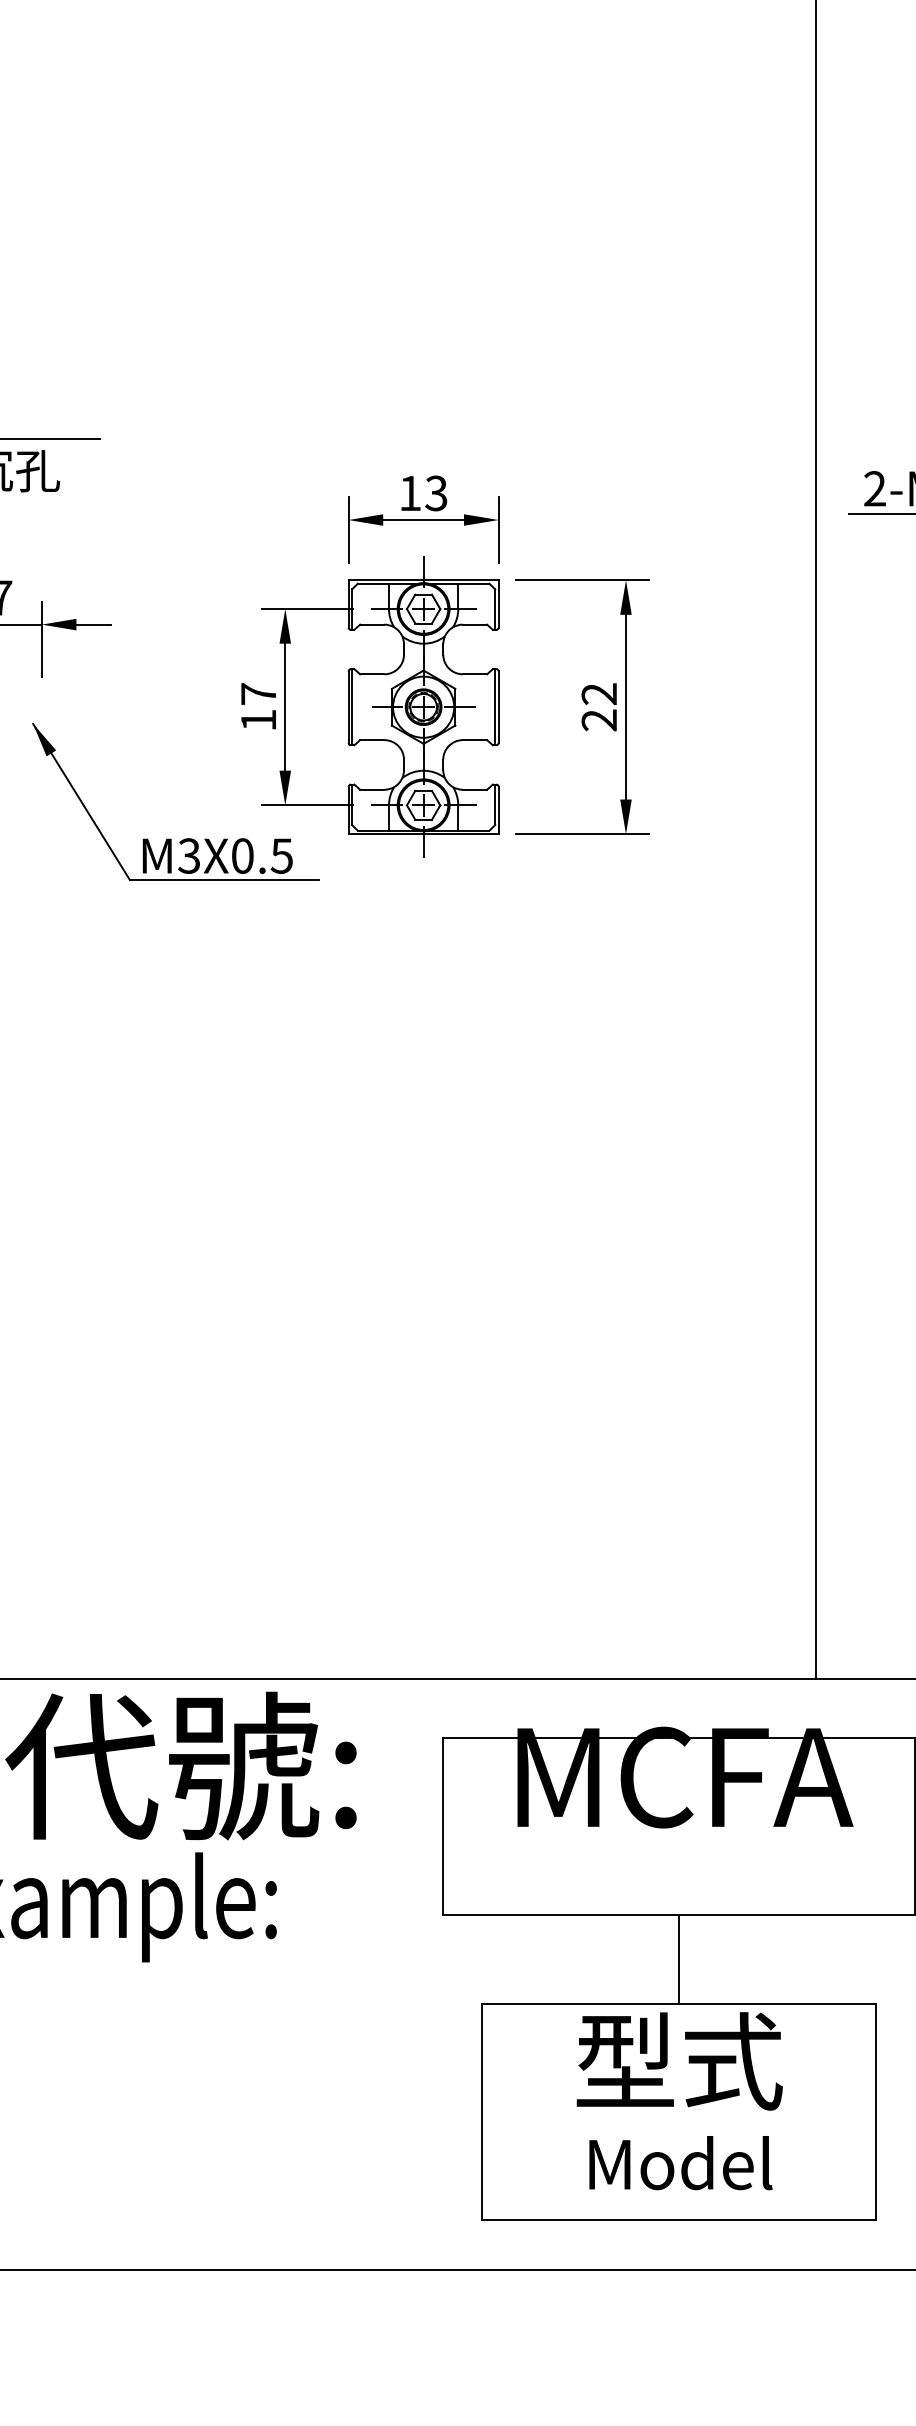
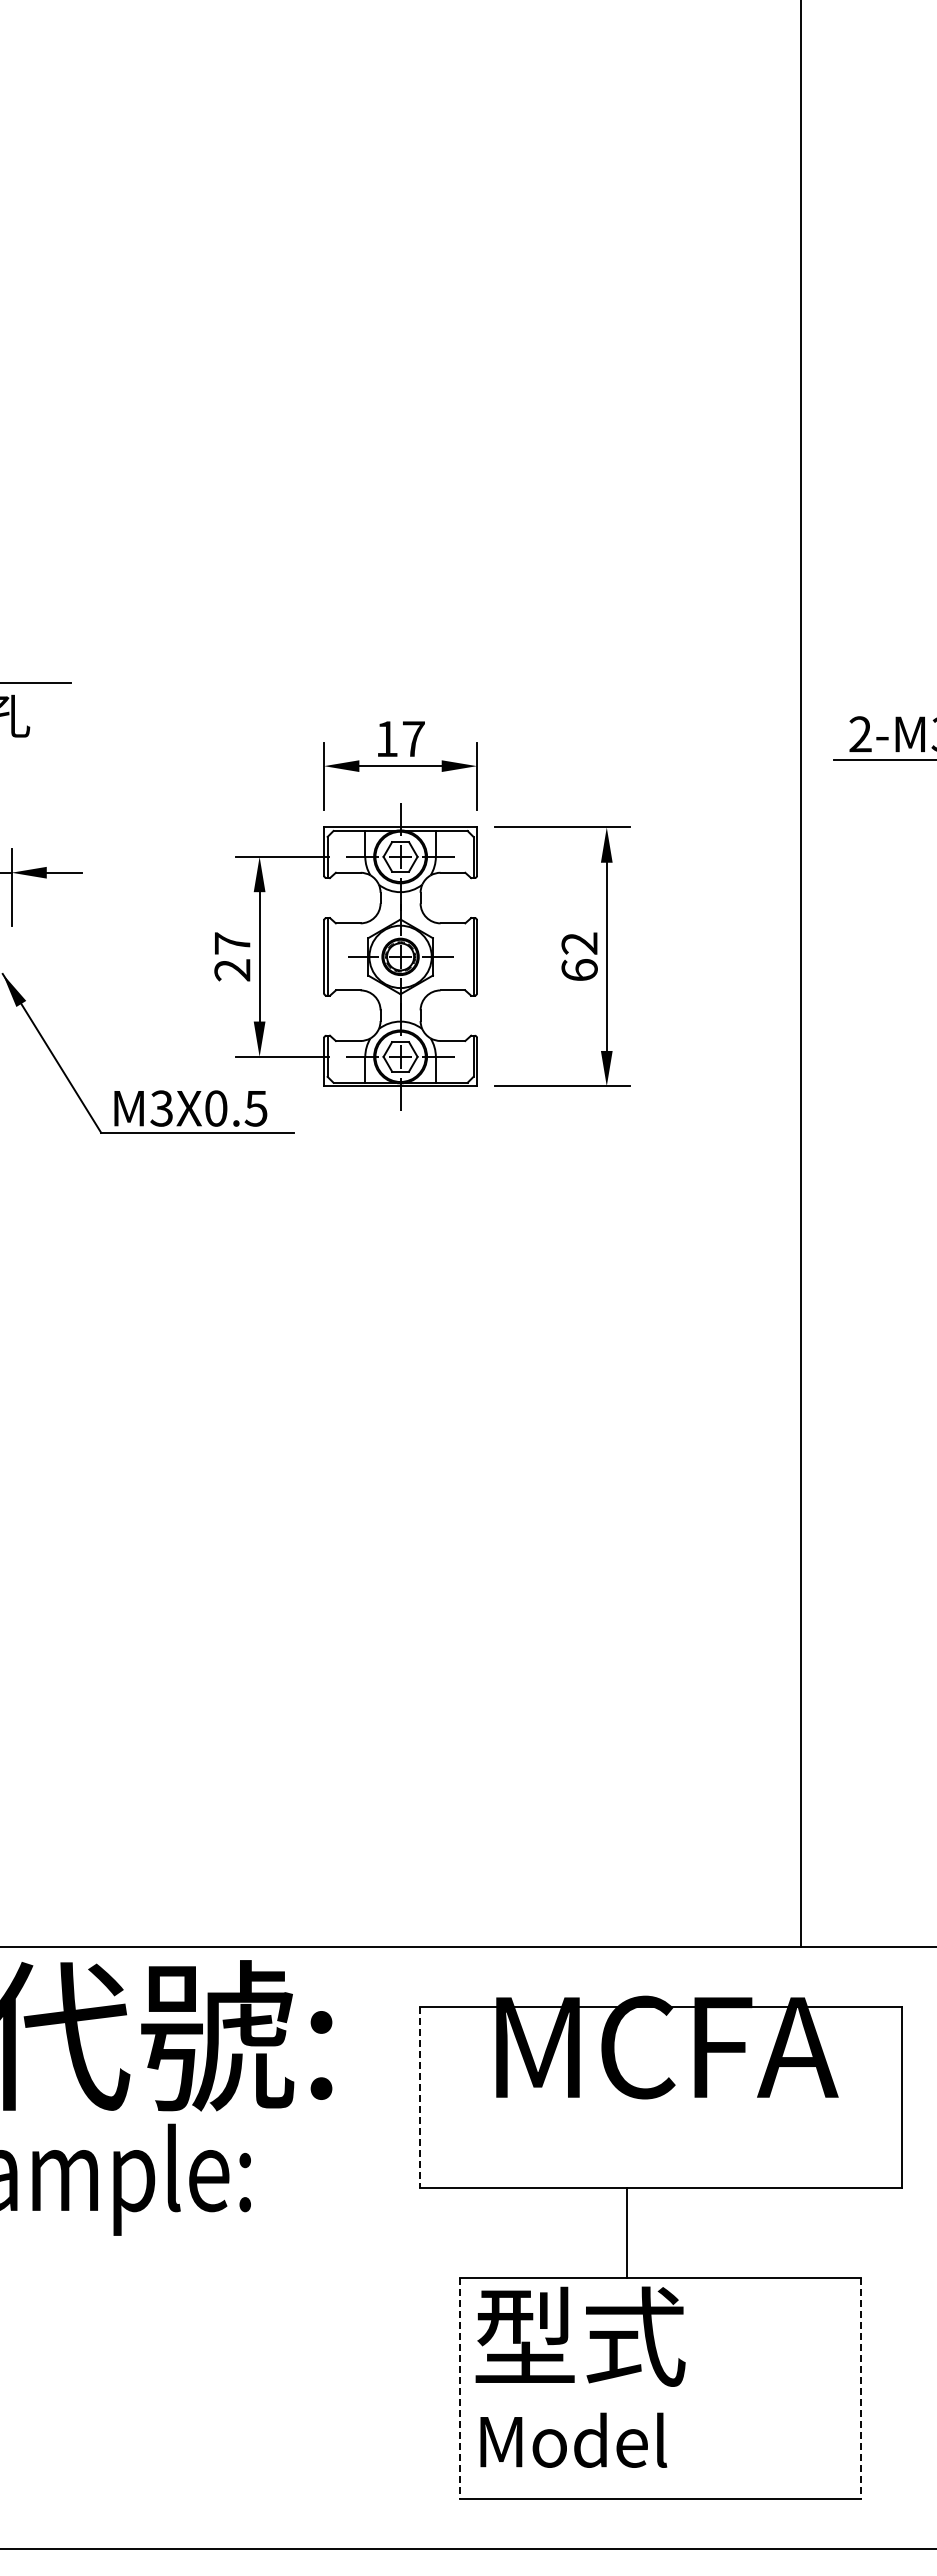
text: (436, 492) -> (413, 738), 13 -> 17
text: (258, 720) -> (232, 970), 17 -> 27
text: (599, 720) -> (579, 970), 22 -> 62
line: (443, 1827) -> (420, 2098), solid -> dashed
line: (678, 1959) -> (626, 2232), moved
text: (679, 2061) -> (580, 2336), moved
line: (482, 2112) -> (460, 2388), solid -> dashed
line: (875, 2112) -> (861, 2388), solid -> dashed
text: (680, 2162) -> (573, 2439), moved

